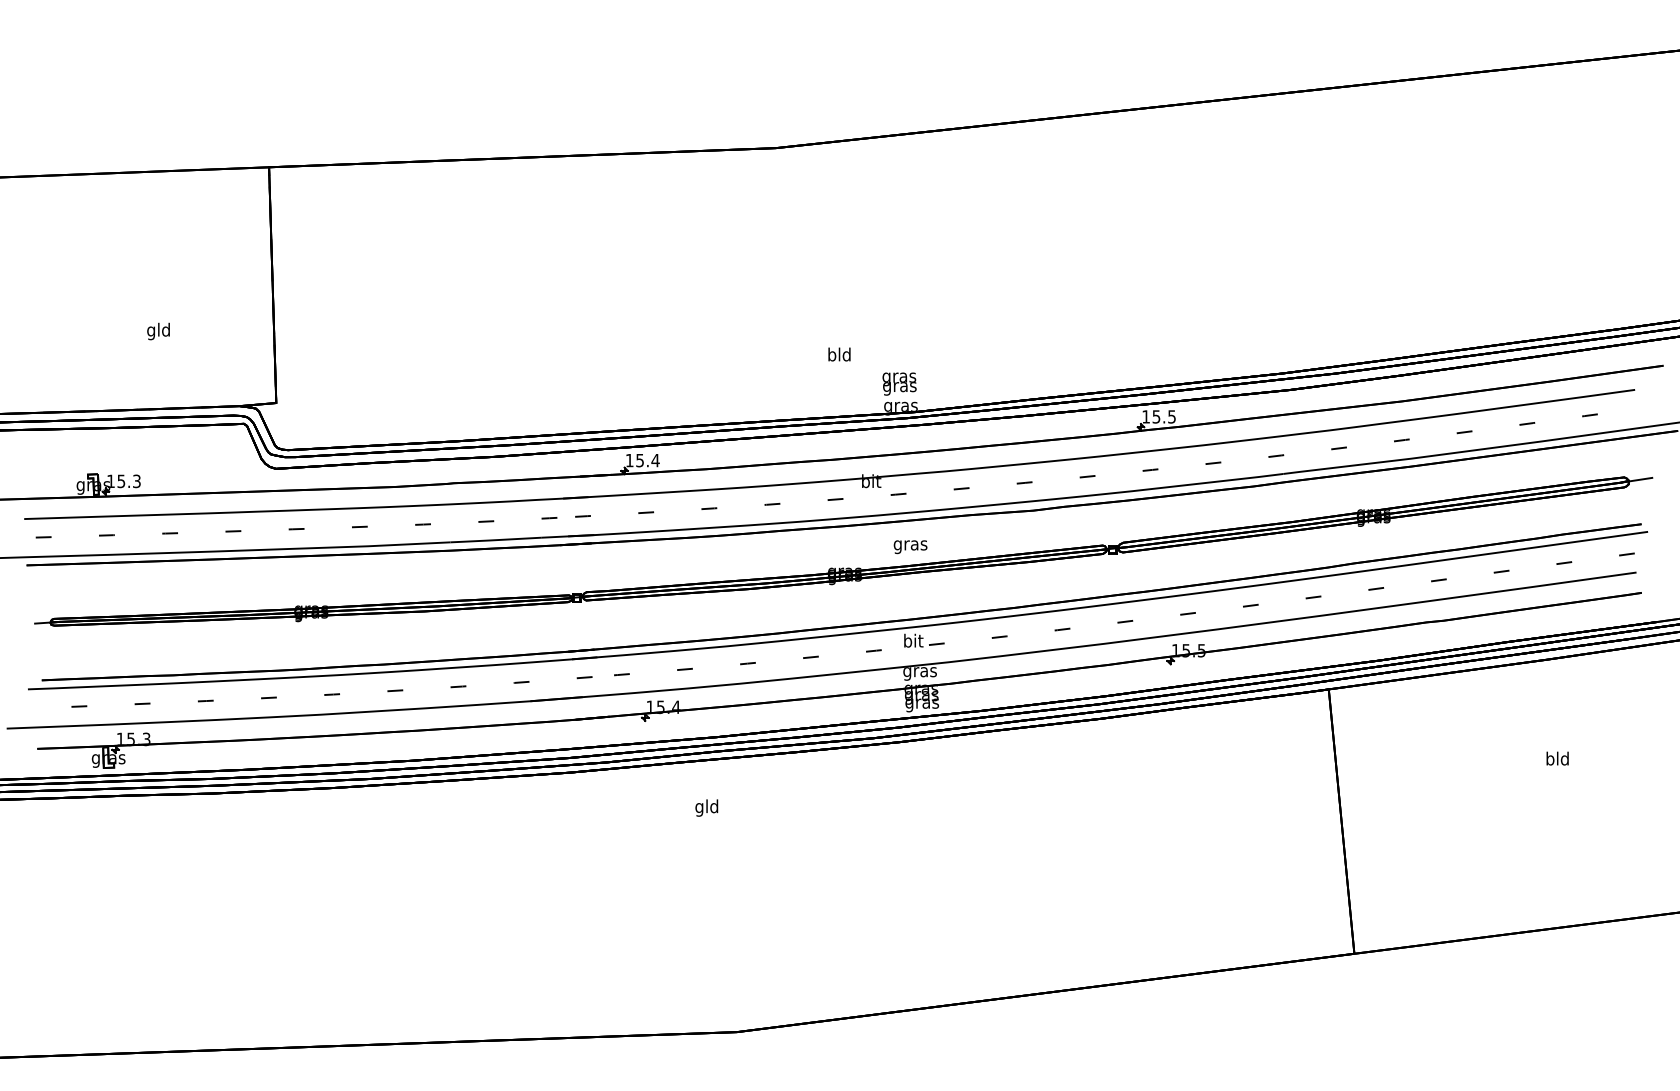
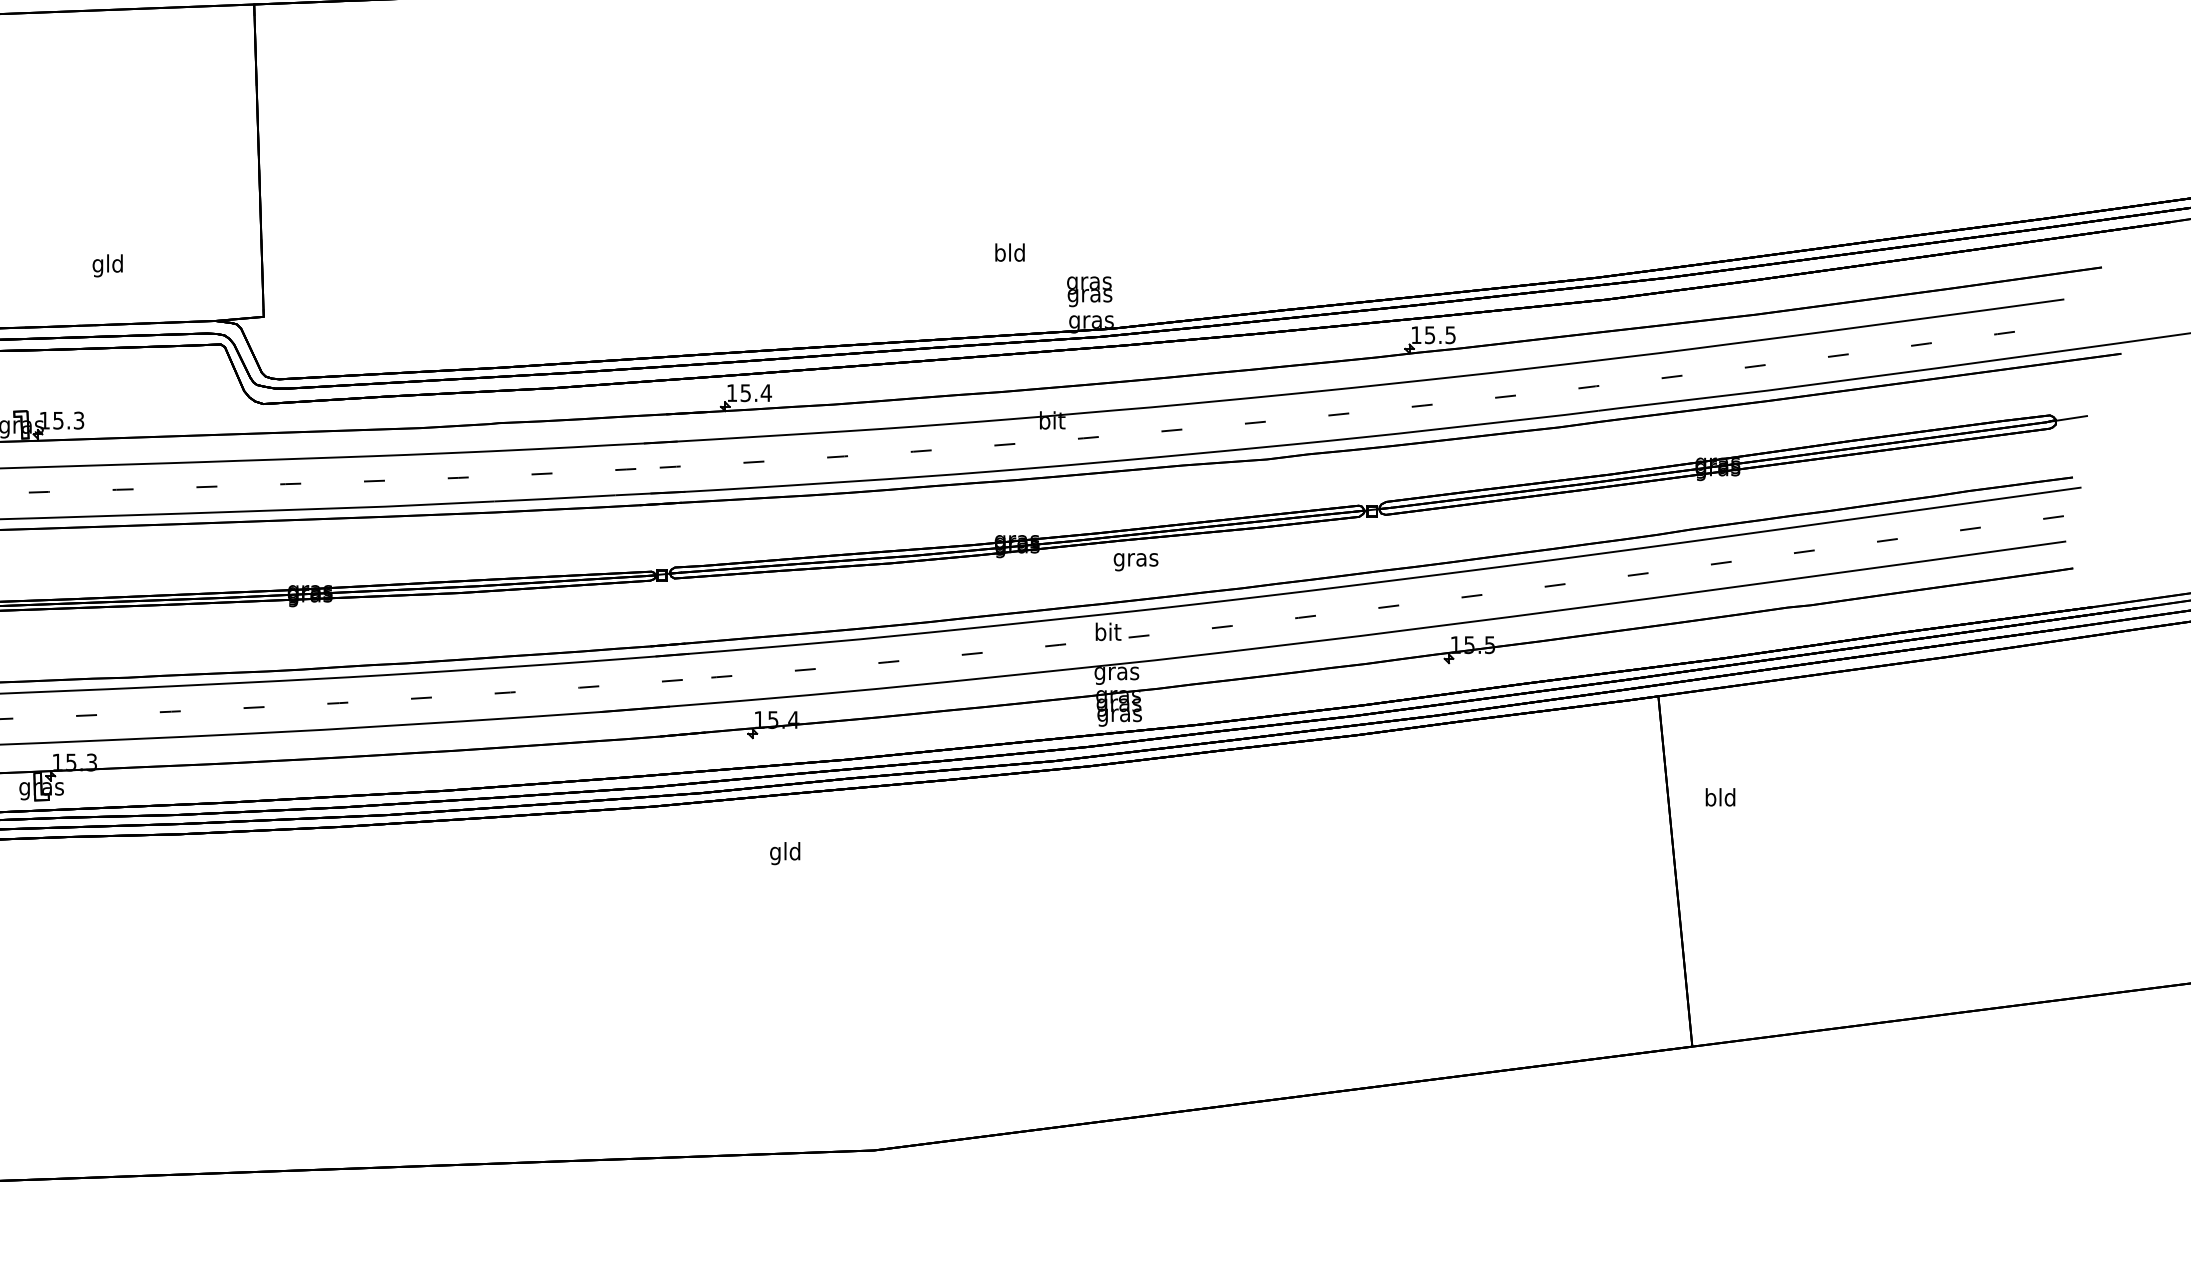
text: (158, 331) -> (107, 265), moved
text: (910, 547) -> (1135, 562), moved
text: (1557, 758) -> (1720, 797), moved
text: (706, 807) -> (784, 852), moved

